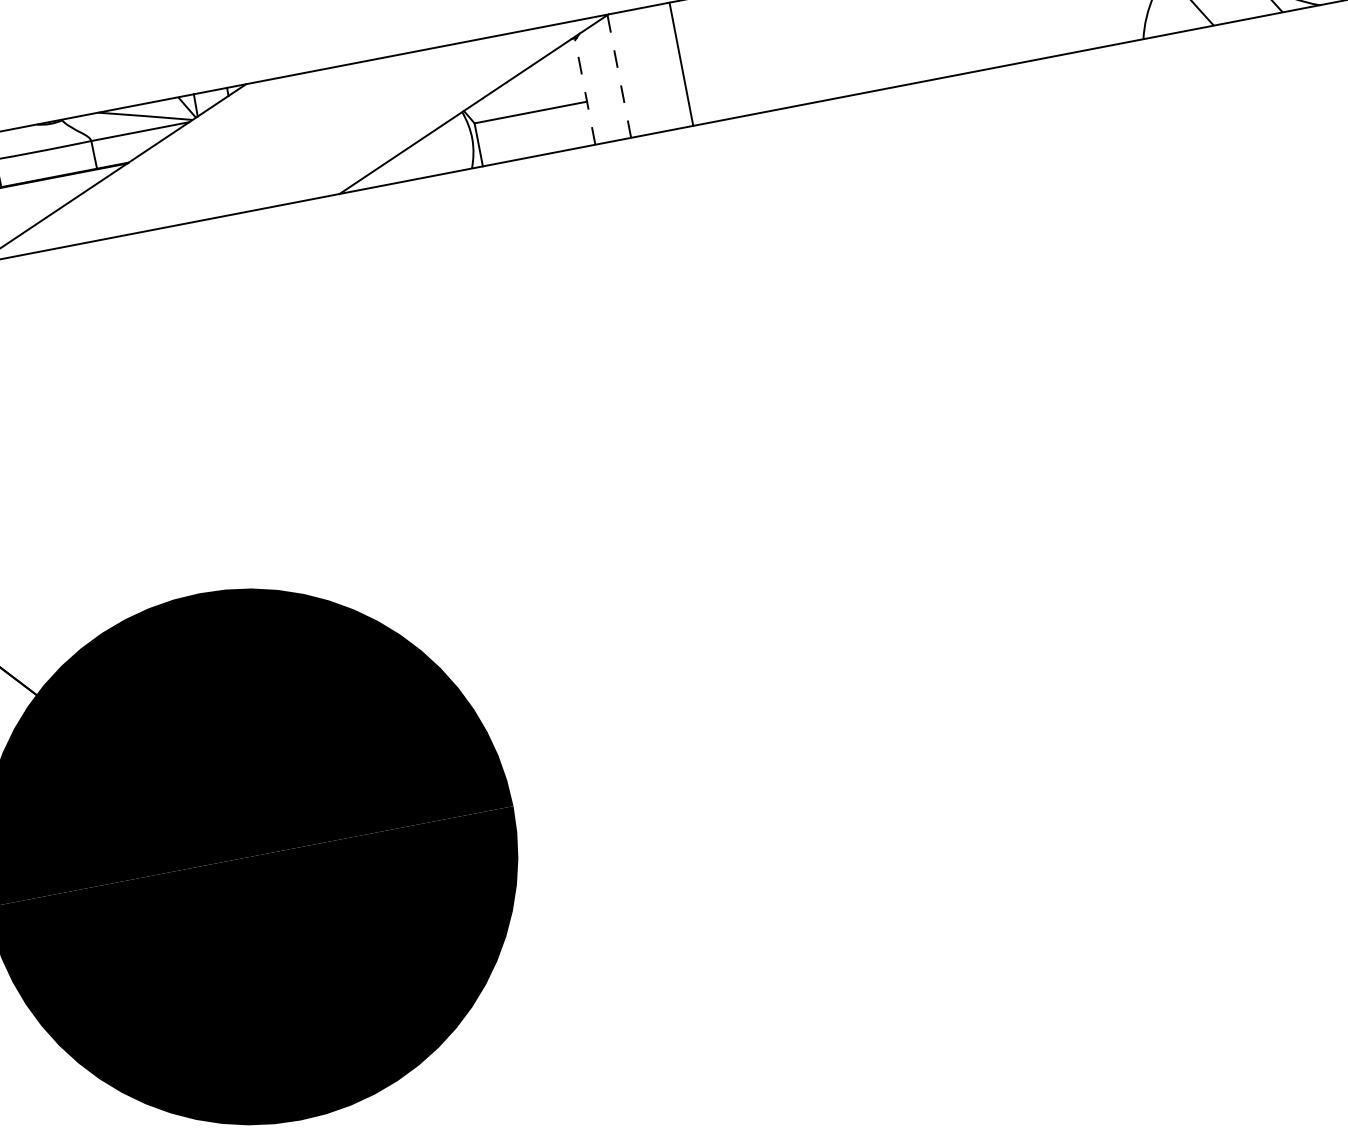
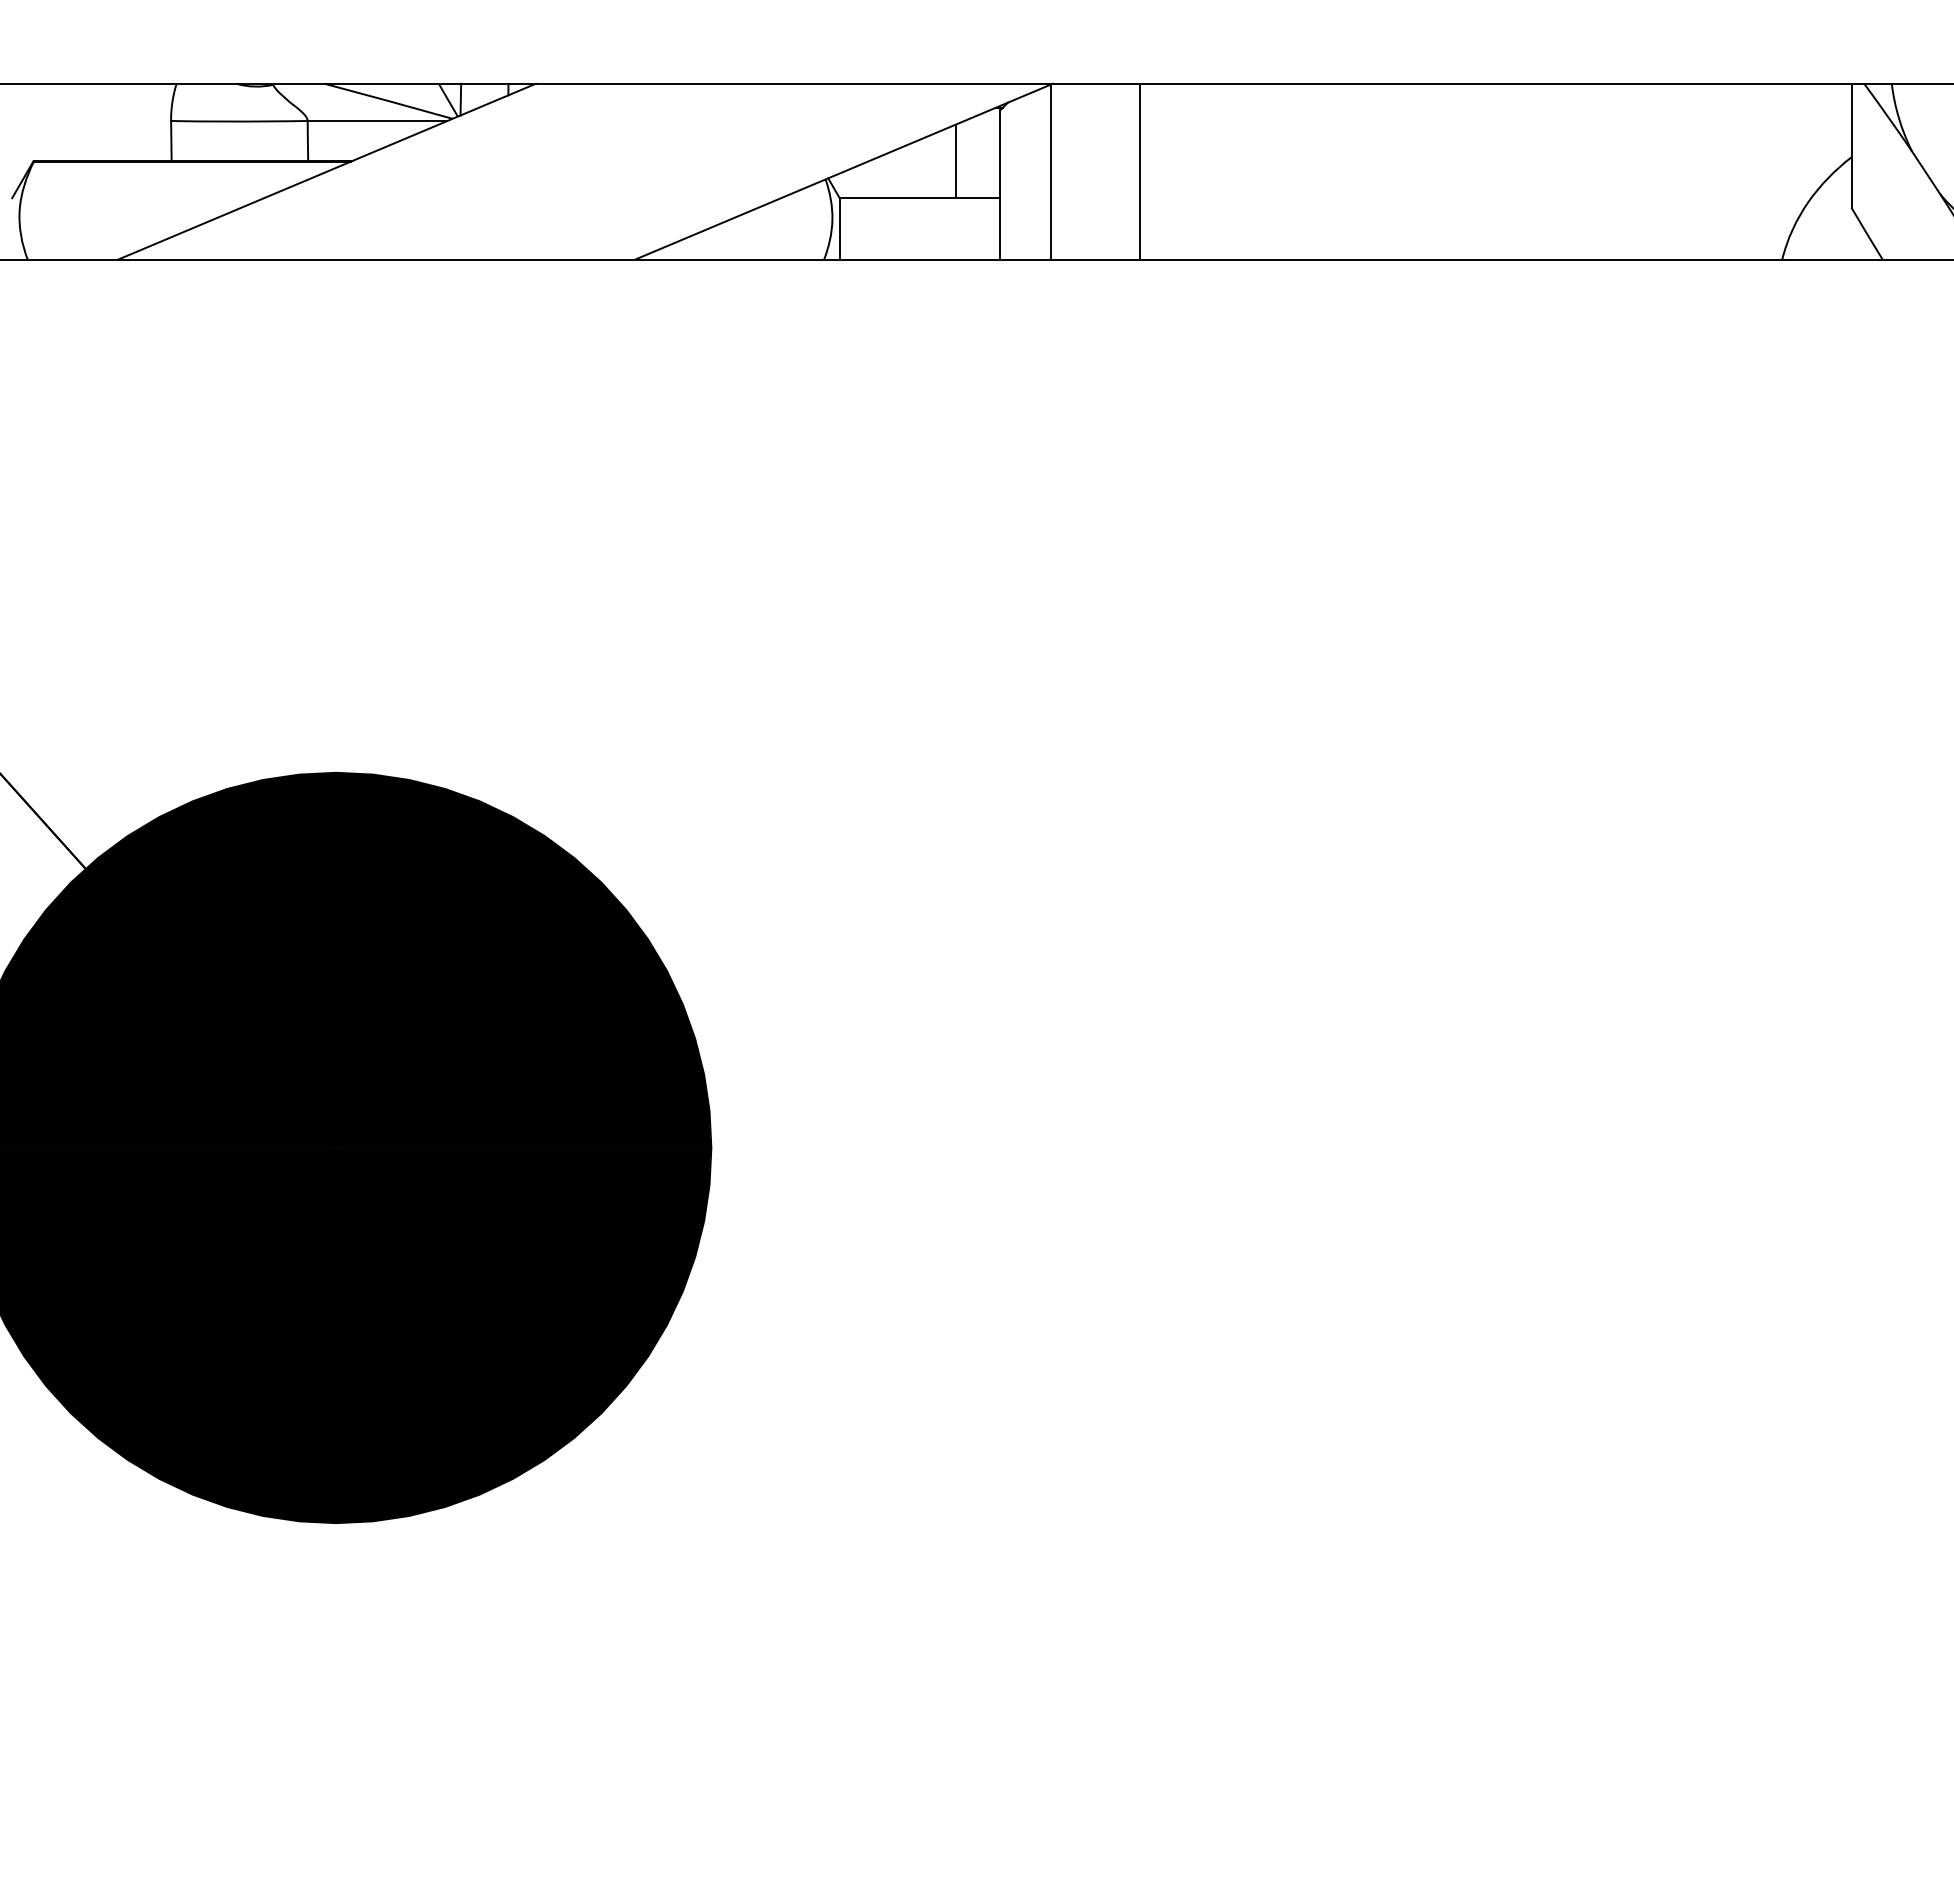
line: (619, 76) -> (1051, 172), dashed -> solid
line: (551, 81) -> (956, 161), added
line: (585, 92) -> (1000, 185), dashed -> solid

